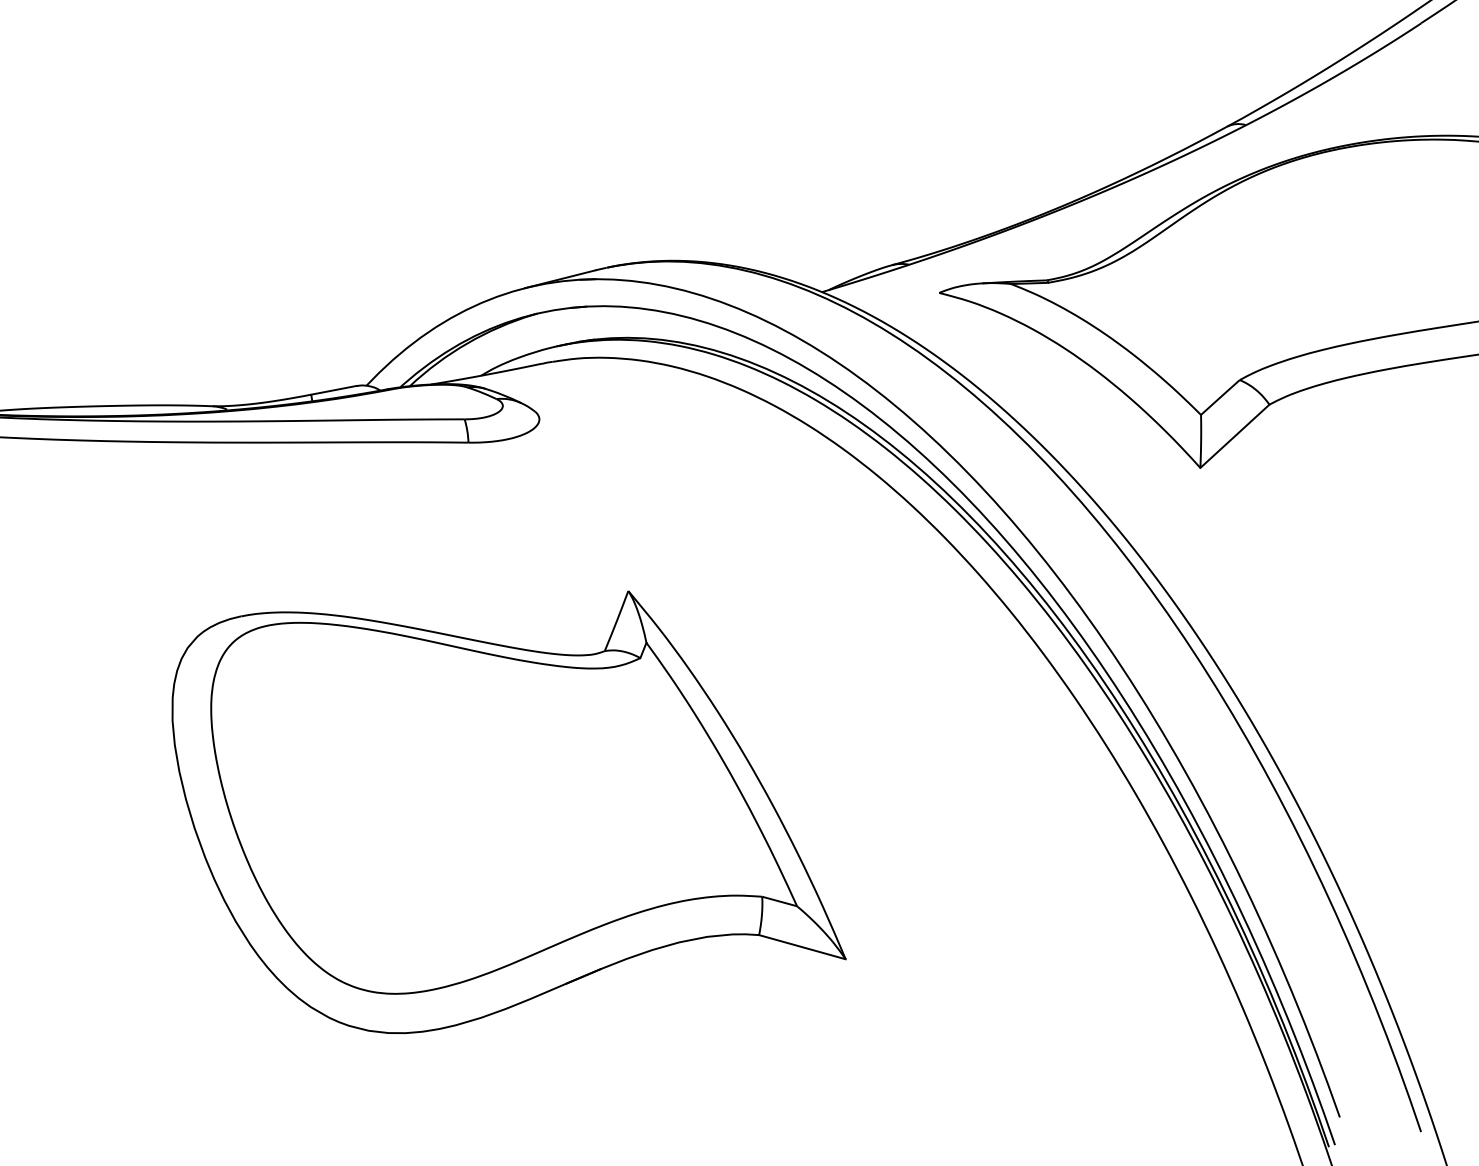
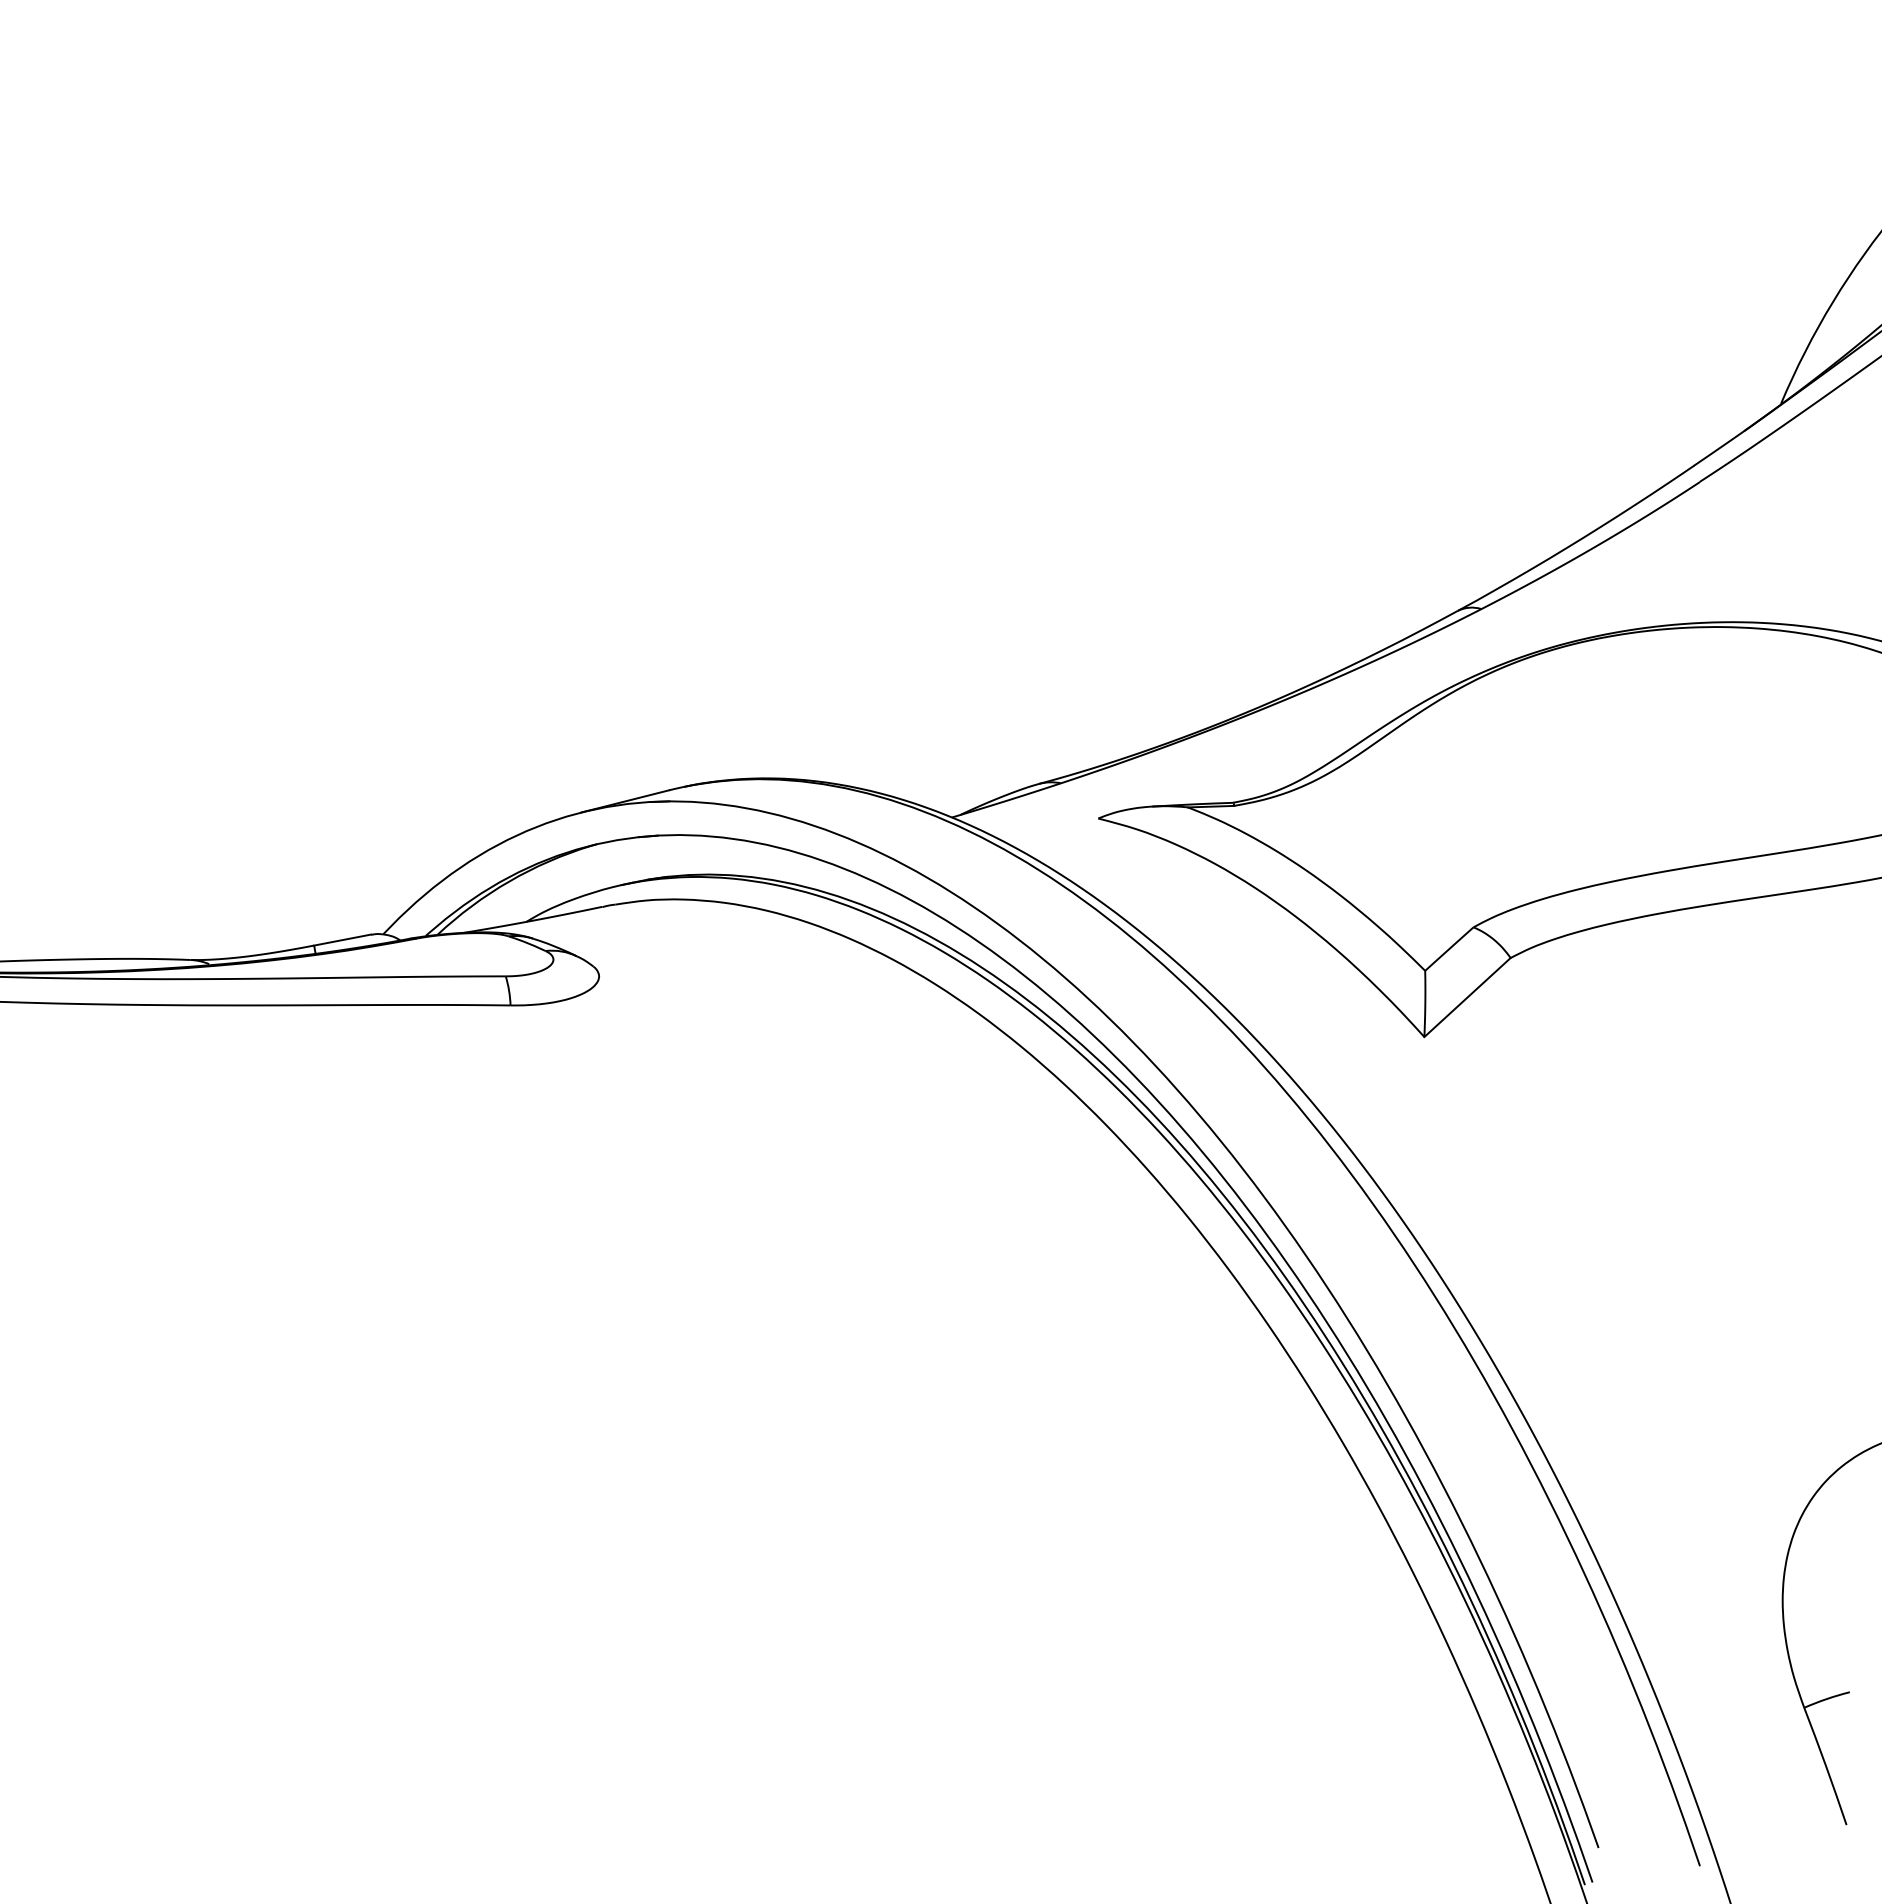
part: (509, 811) -> (561, 1466), removed

